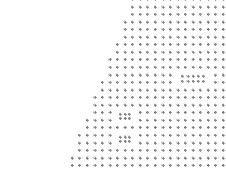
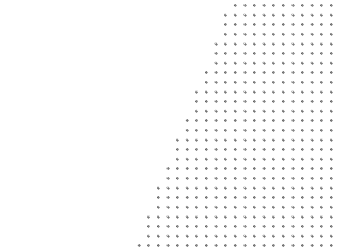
part: (193, 78) -> (302, 115), size x1.43
part: (124, 115) -> (215, 163), size x1.67
part: (124, 138) -> (215, 192), size x1.67

